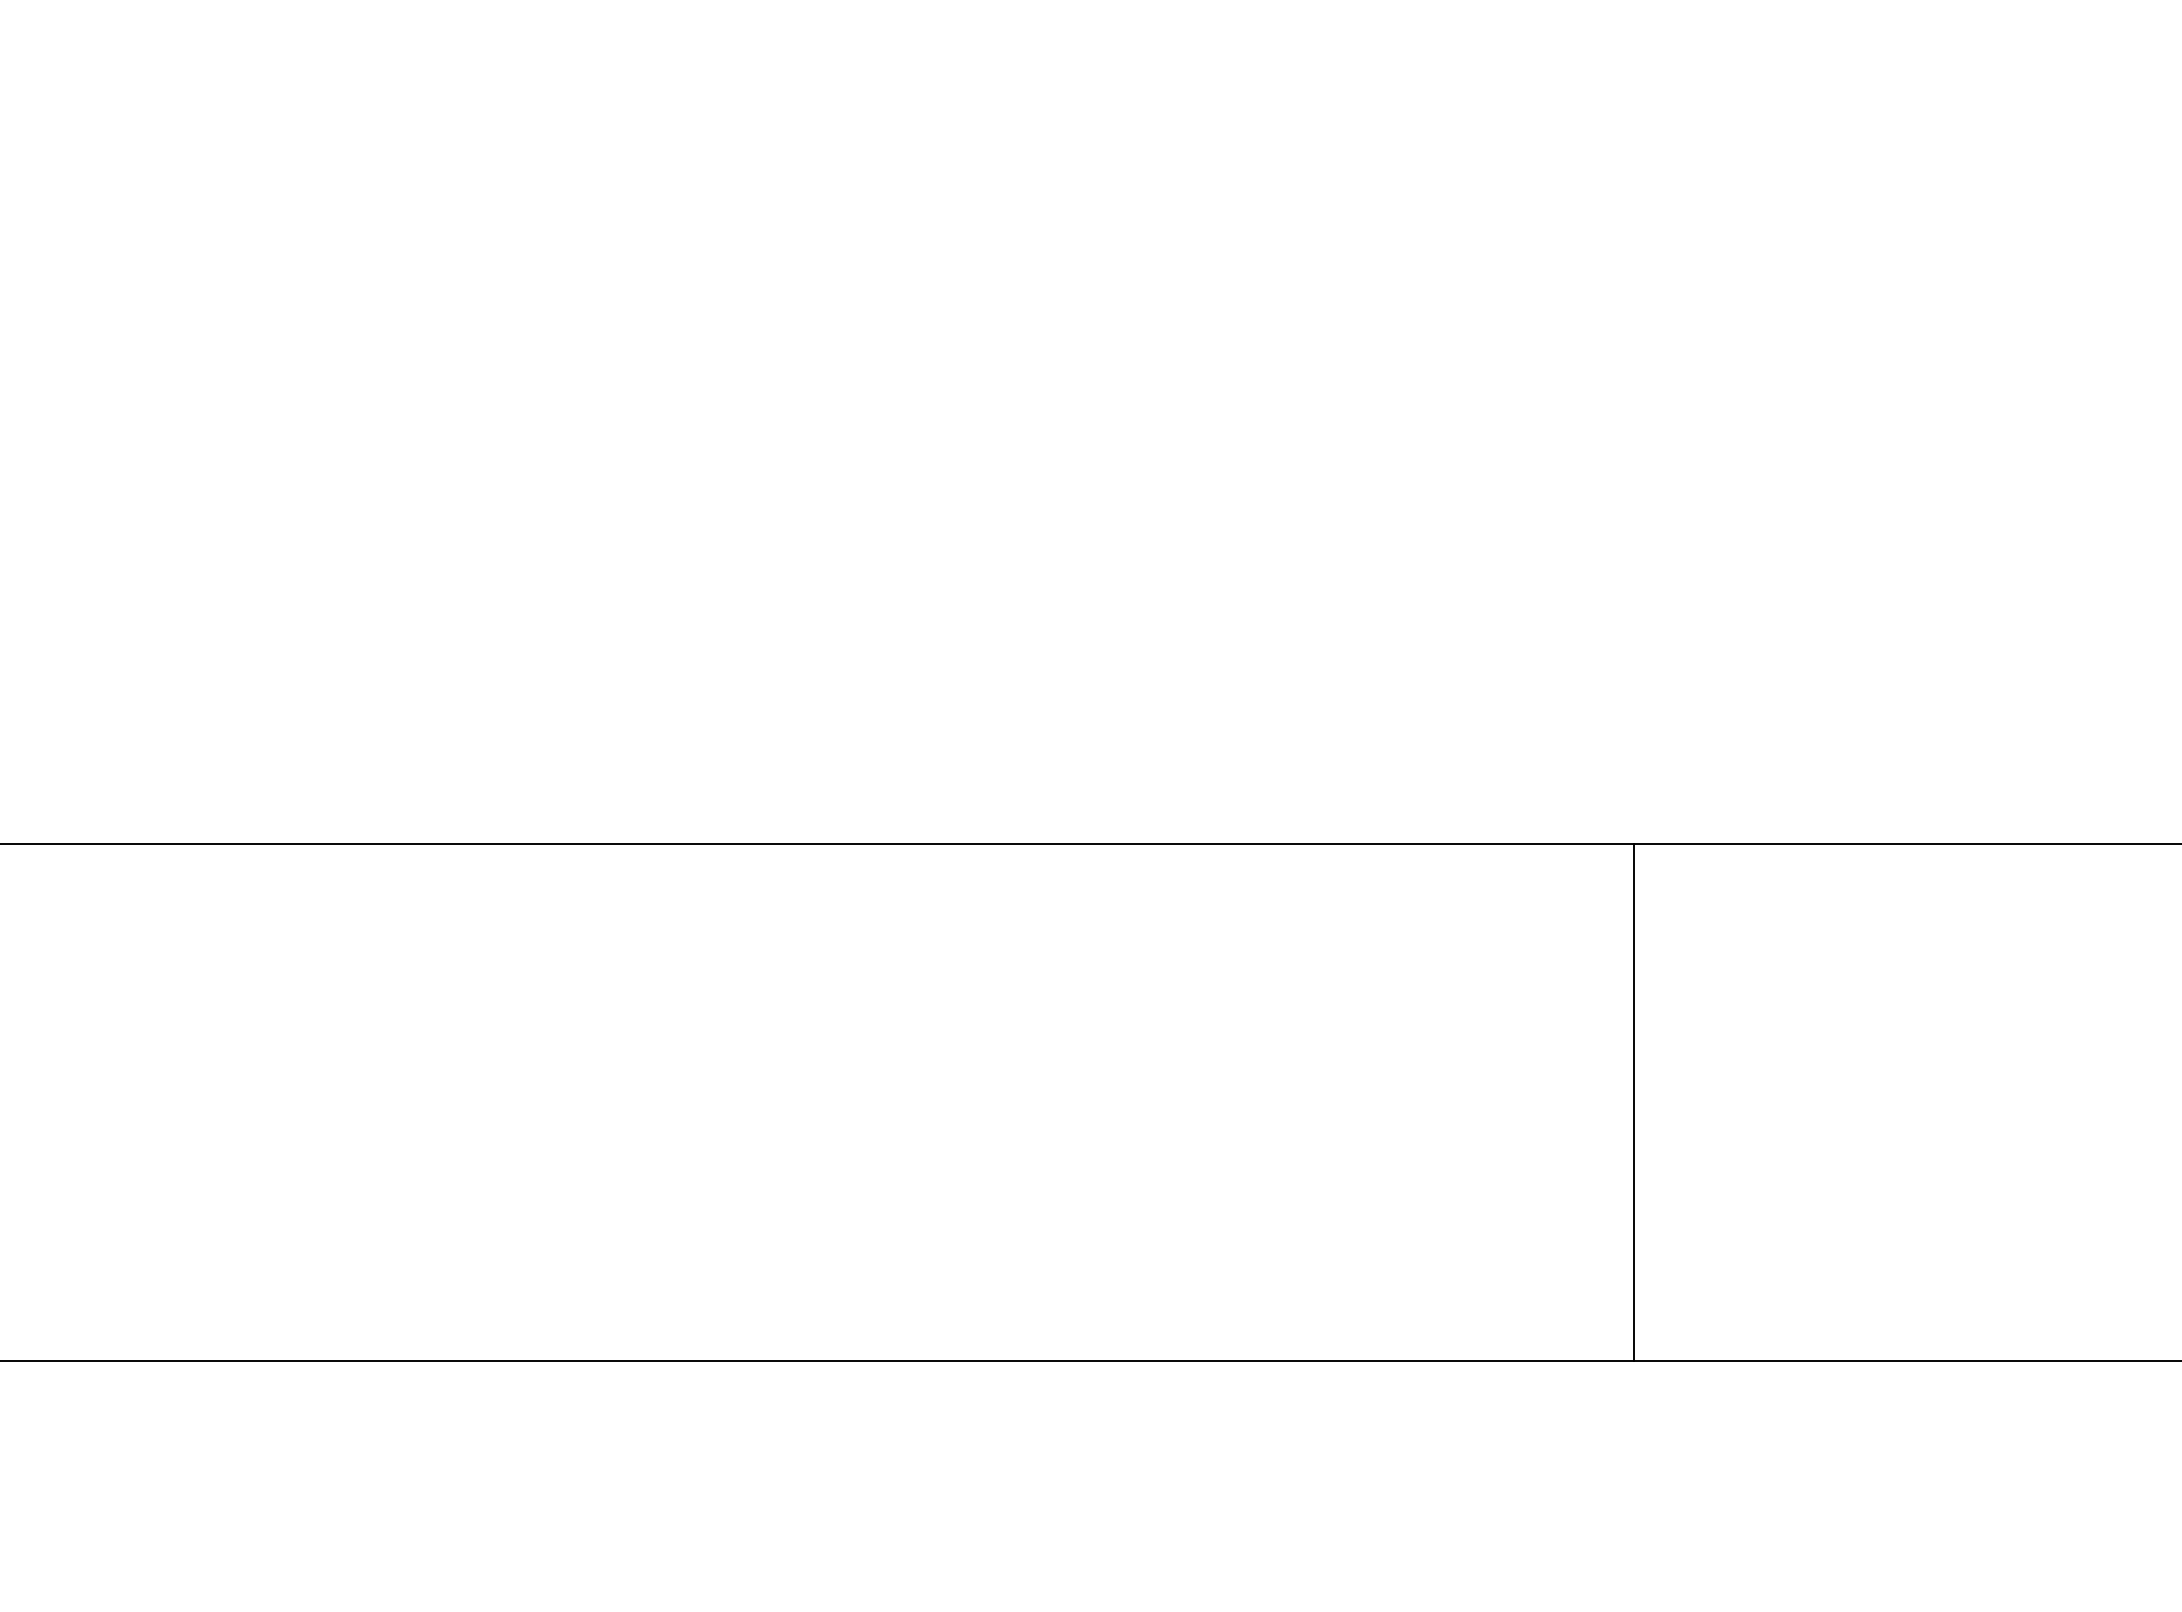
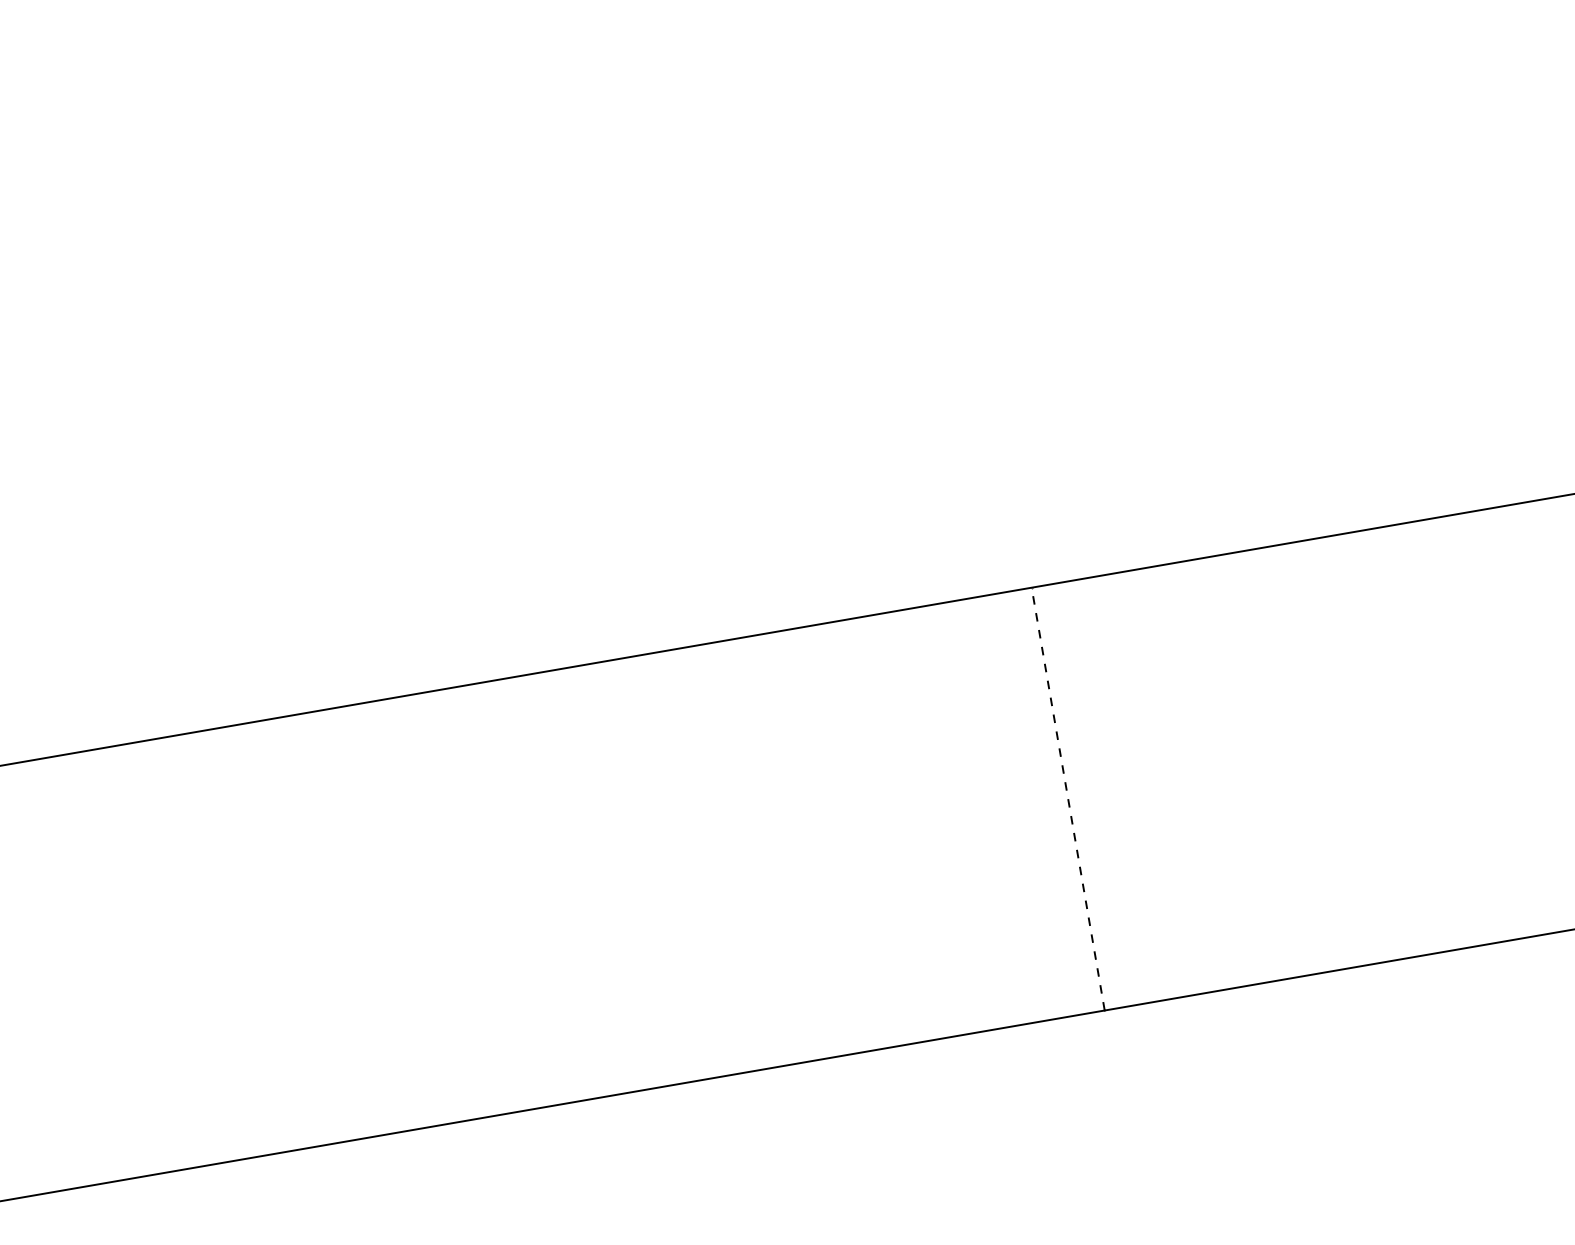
line: (1634, 1101) -> (1068, 798), solid -> dashed

